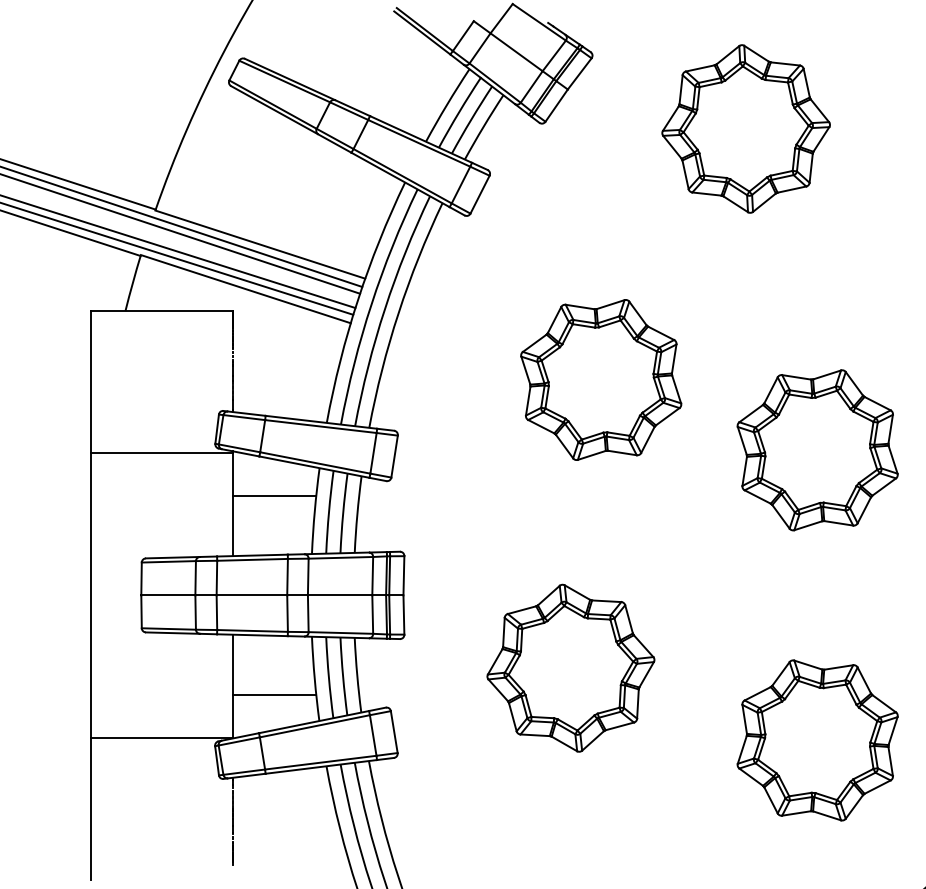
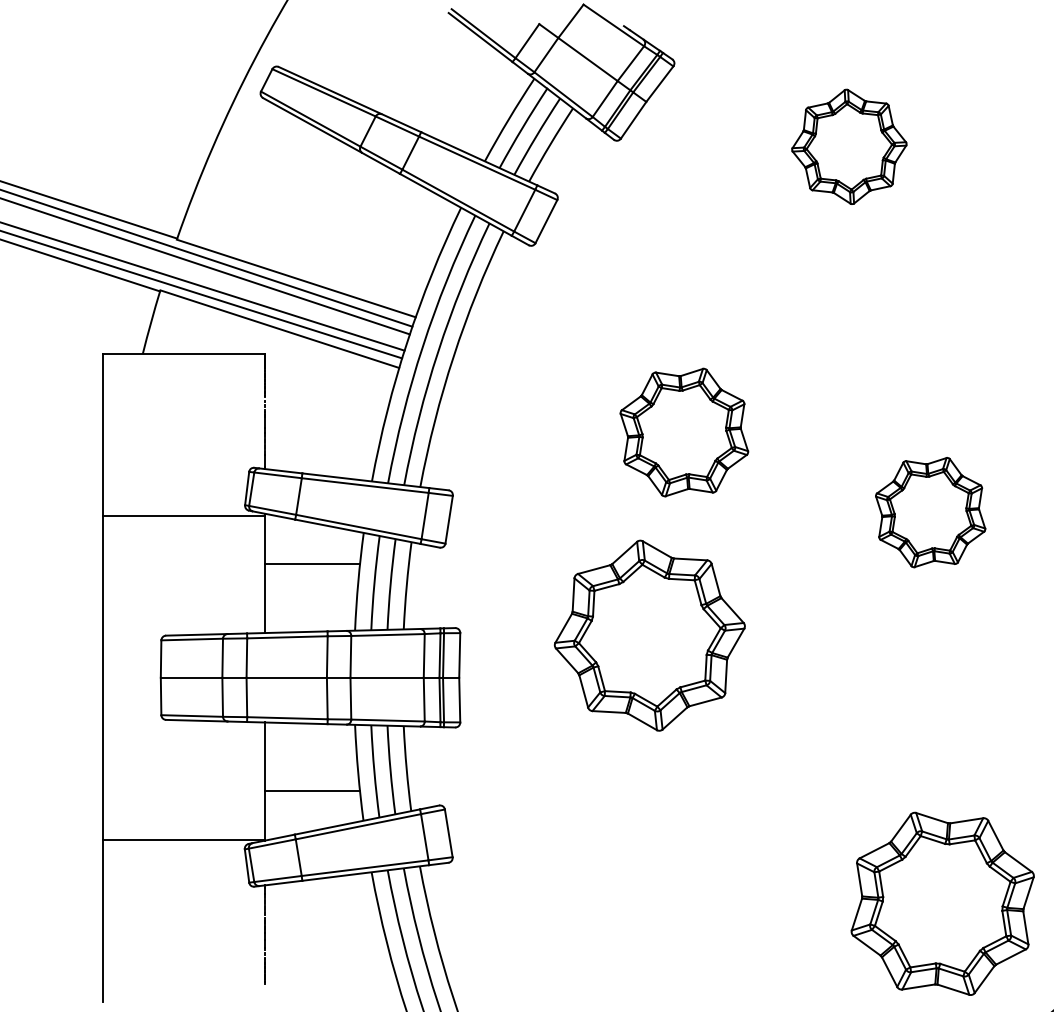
part: (746, 128) -> (849, 146), size x0.6
part: (601, 379) -> (684, 432), size x0.7
part: (817, 450) -> (930, 512), size x0.6
part: (570, 668) -> (649, 635), moved
part: (817, 740) -> (942, 903), moved

